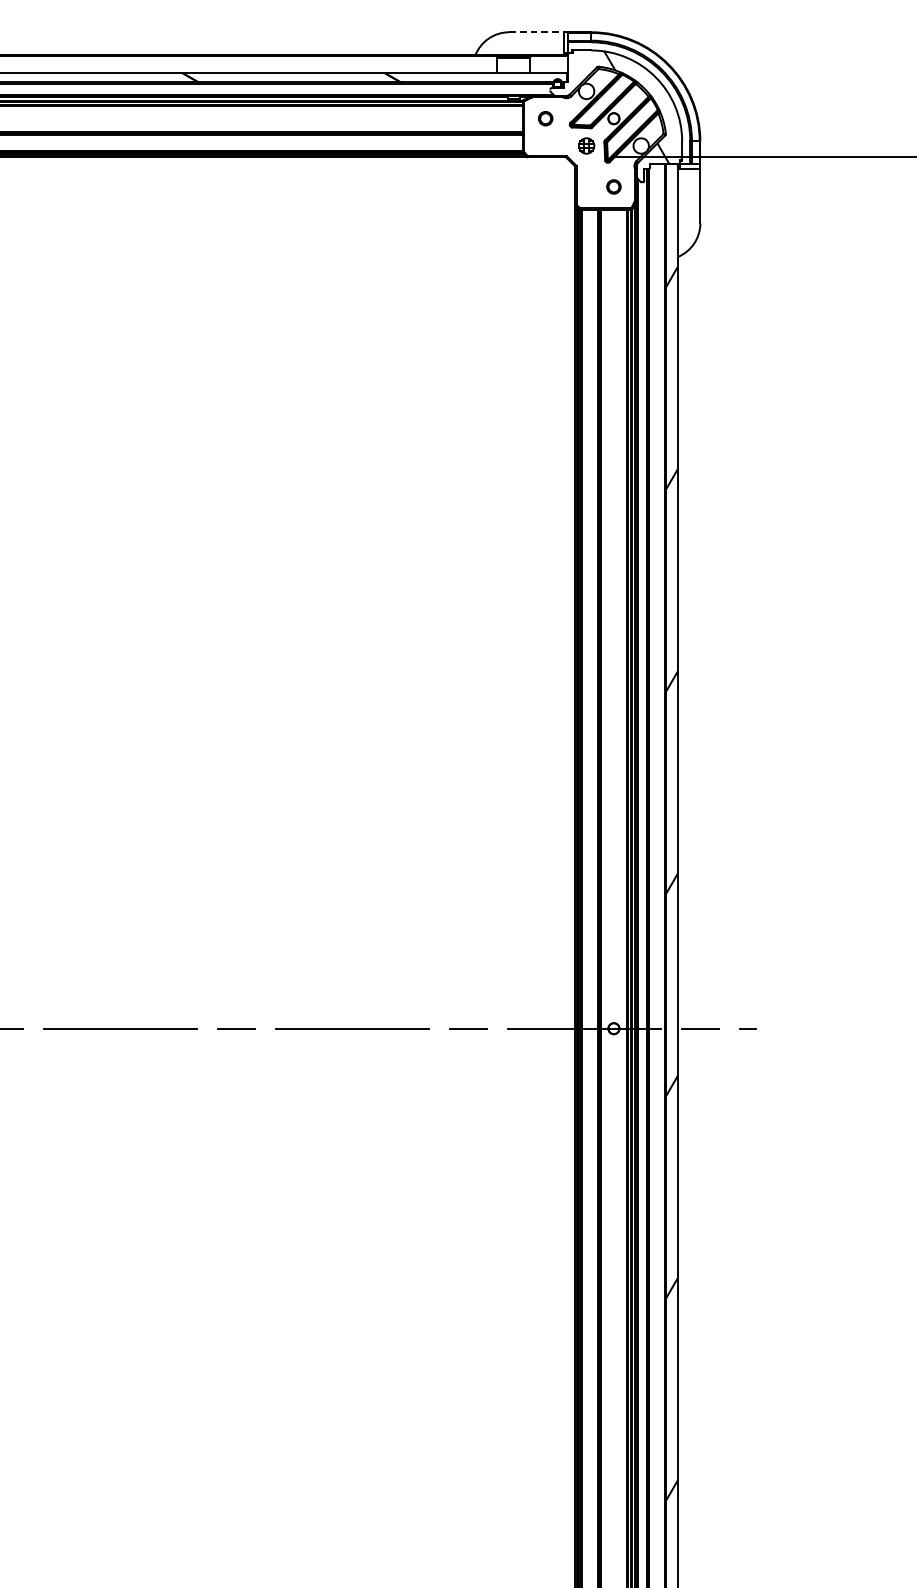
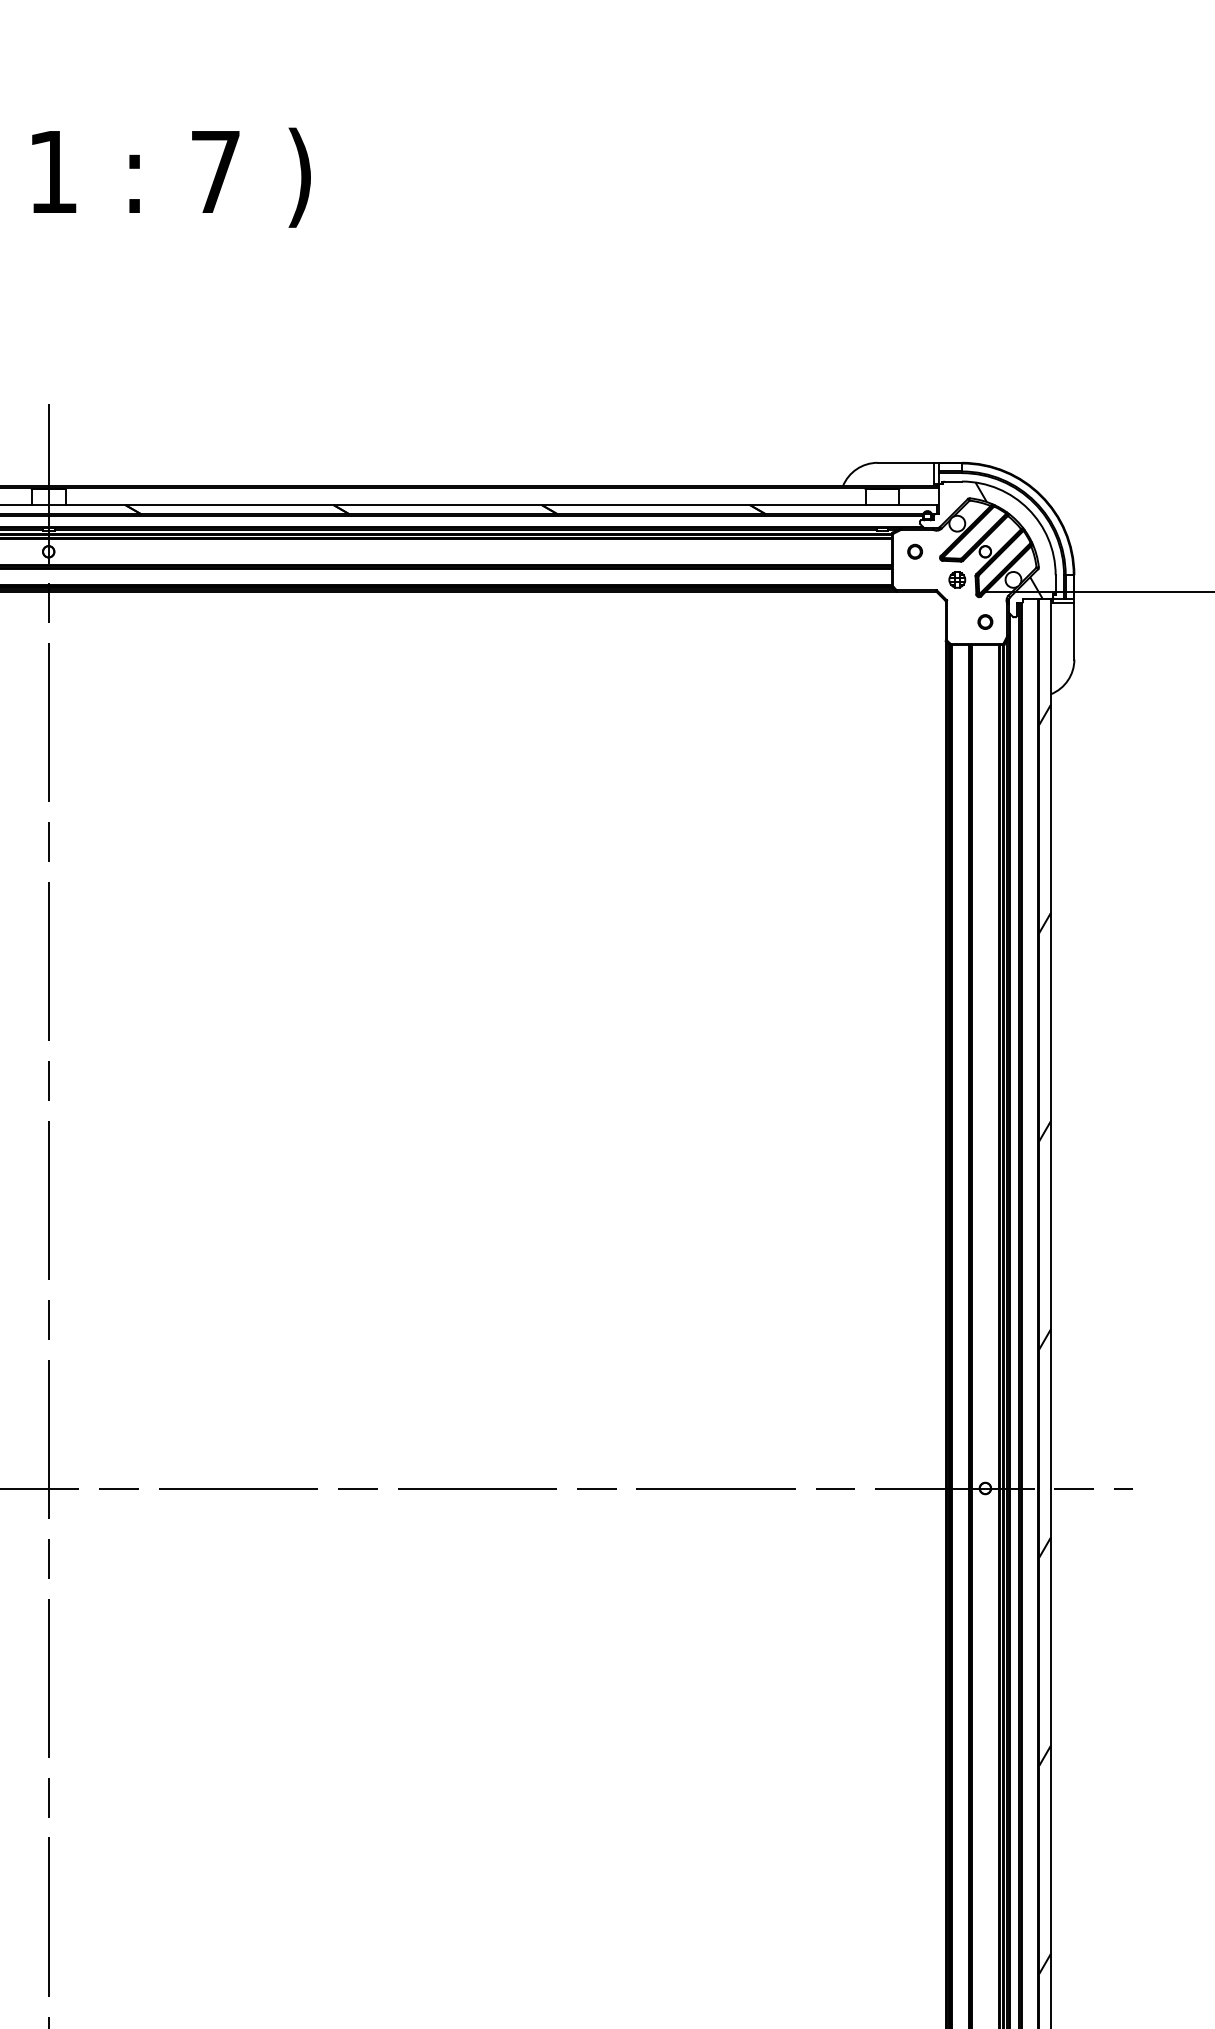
line: (537, 31) -> (906, 462), dashed -> solid

